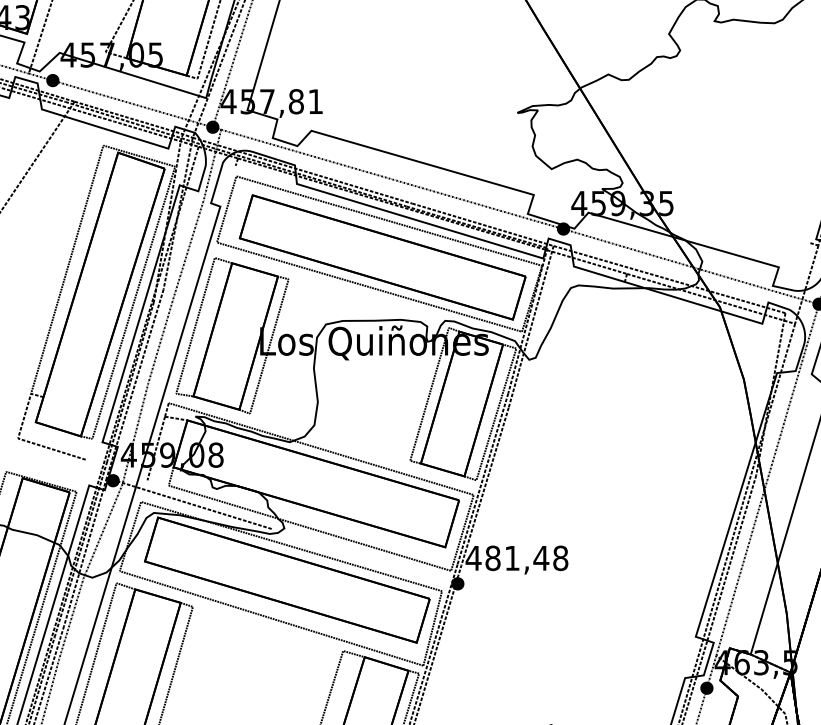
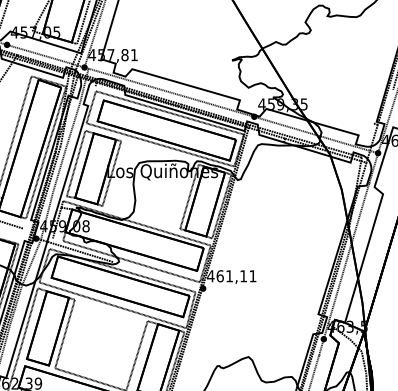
text: (526, 558) -> (236, 276), 481,48 -> 461,11

